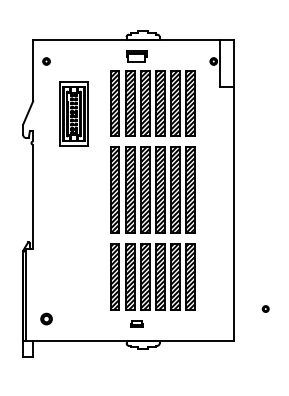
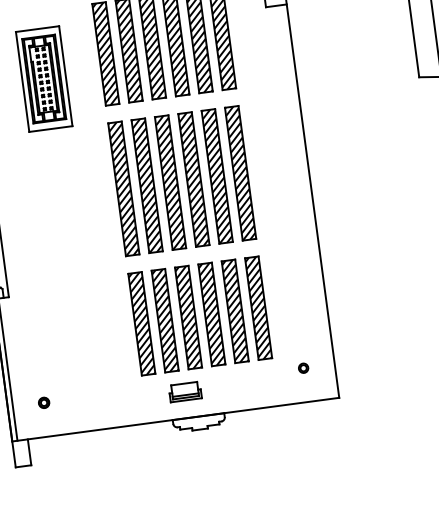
part: (265, 308) -> (303, 367), moved
part: (46, 318) -> (43, 402), size x0.62
part: (136, 323) -> (184, 391), size x1.67

